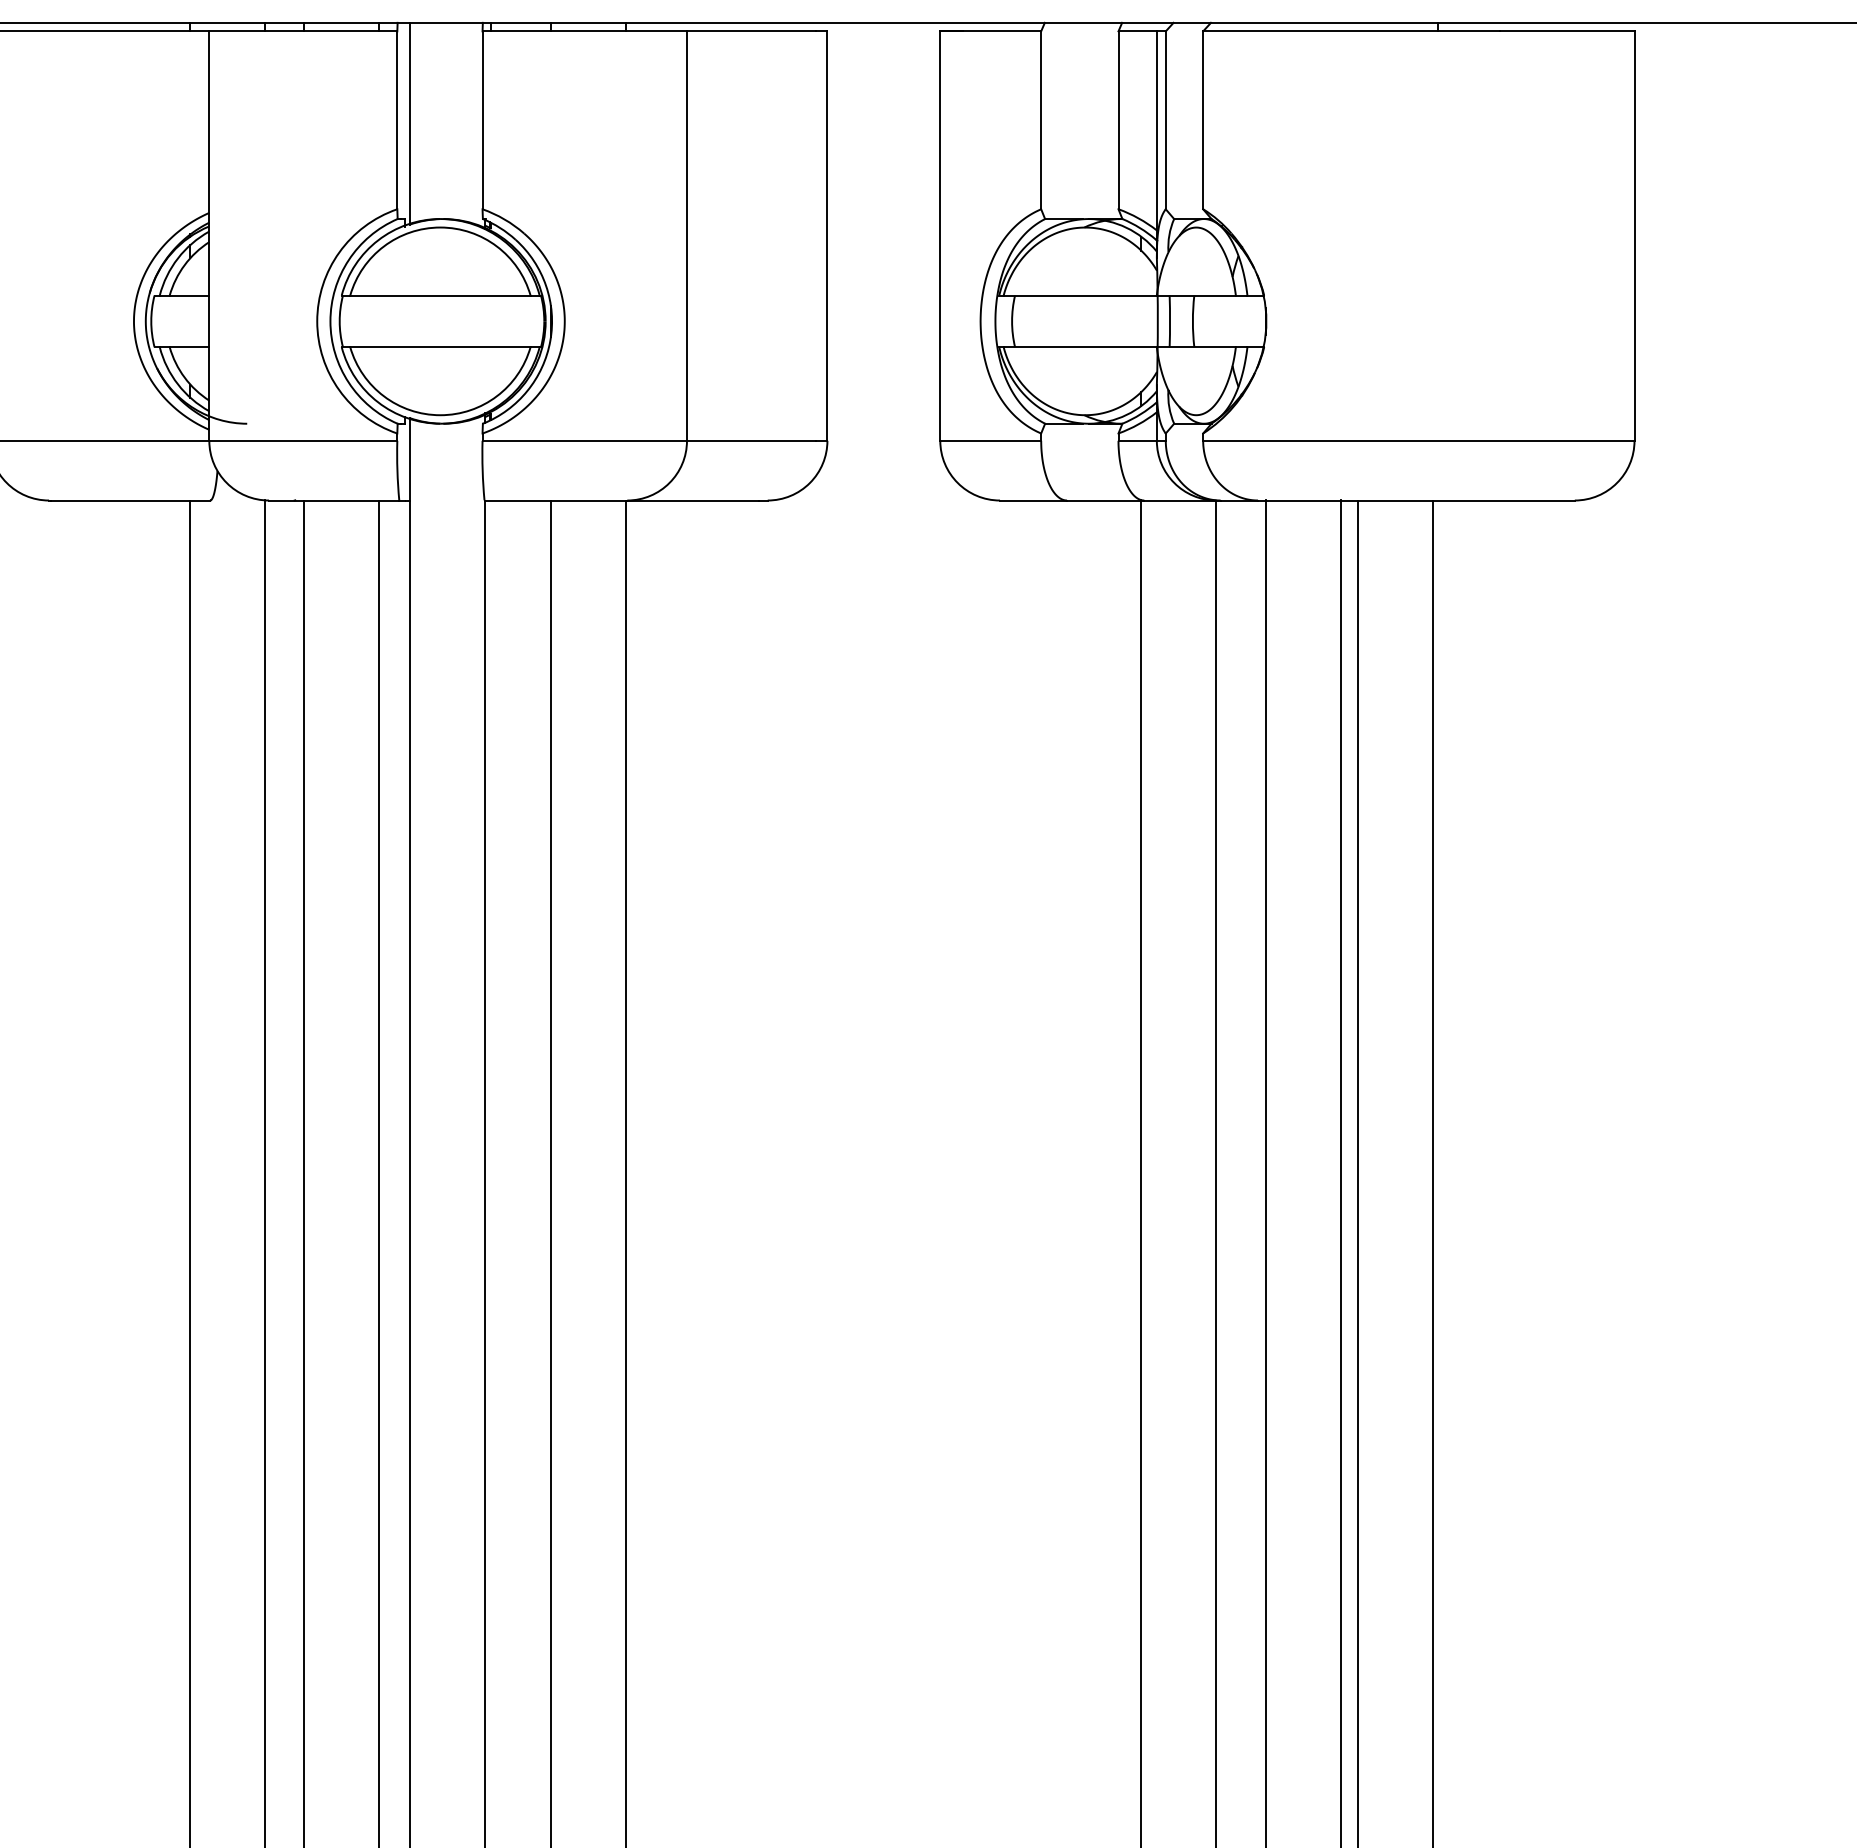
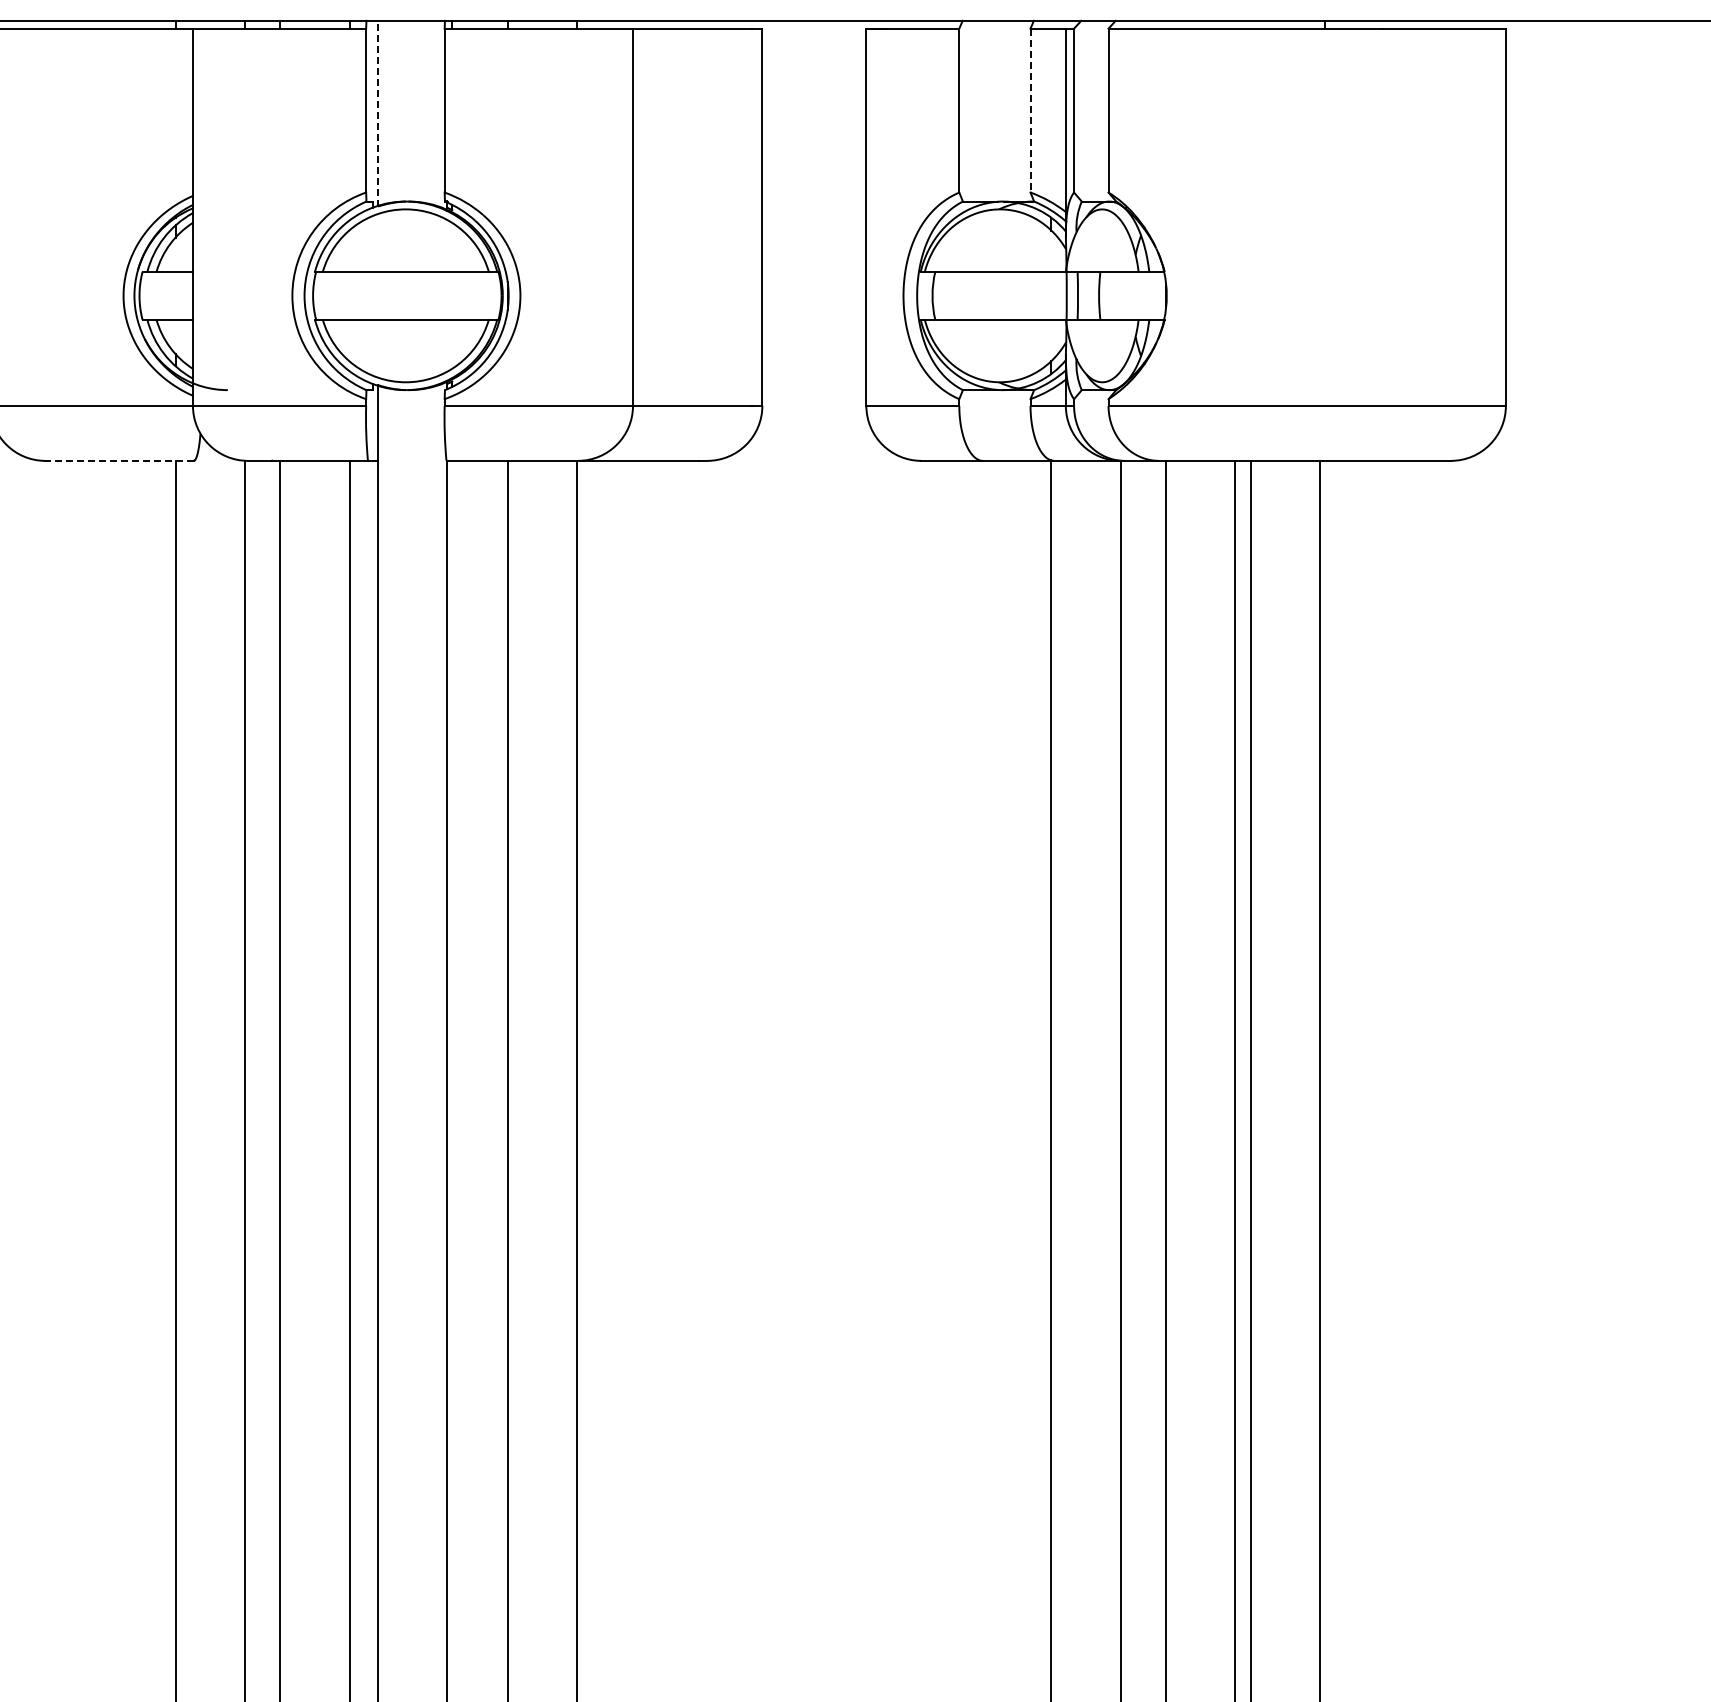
line: (1118, 120) -> (1030, 110), solid -> dashed
line: (410, 123) -> (378, 113), solid -> dashed
line: (129, 500) -> (119, 460), solid -> dashed

